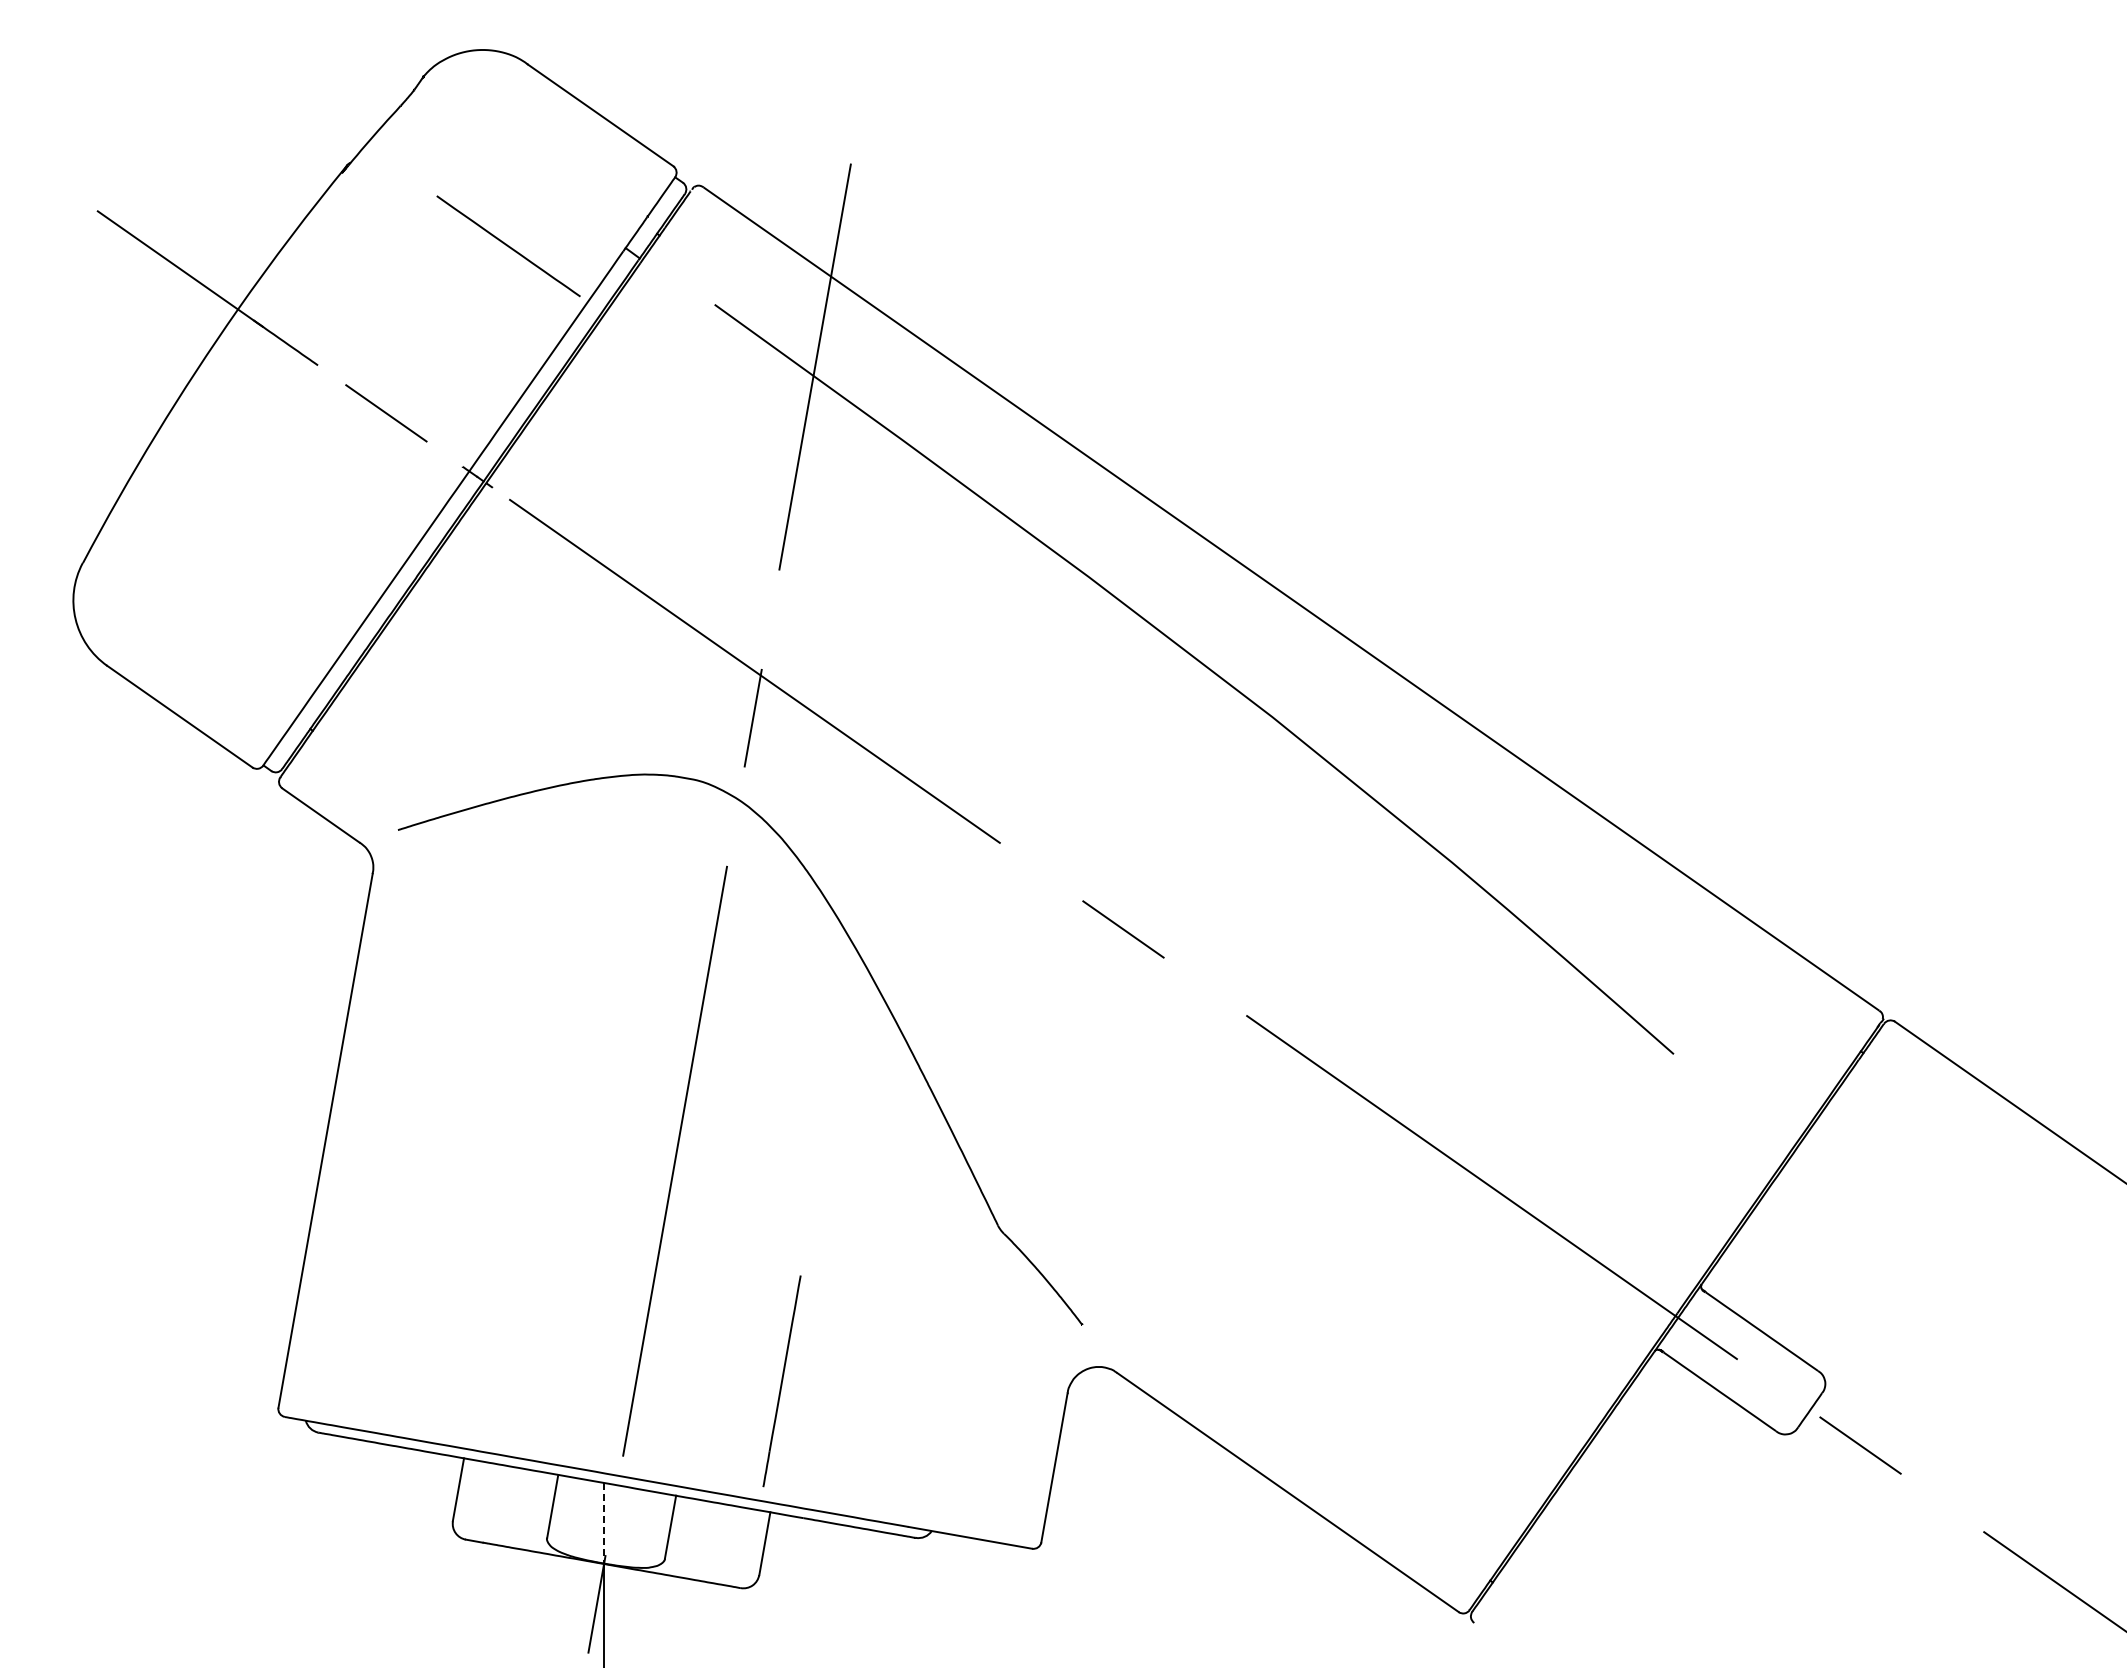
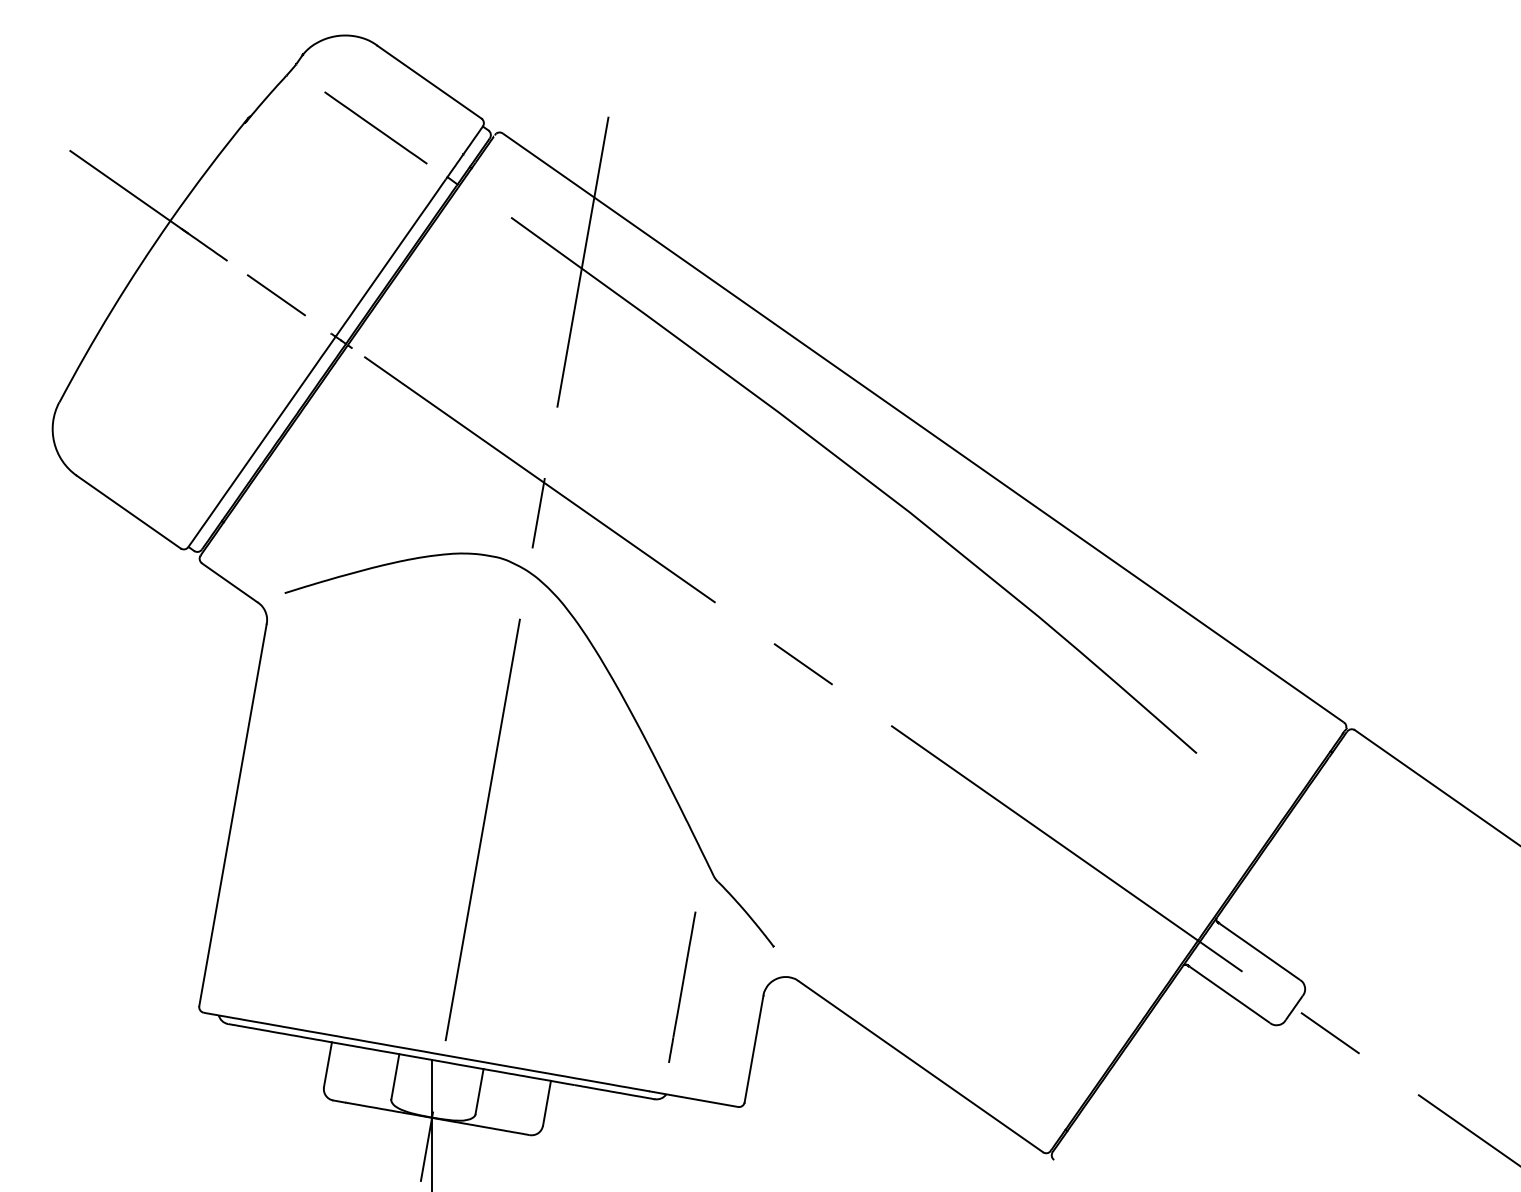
line: (508, 246) -> (375, 128), moved
line: (781, 1381) -> (681, 987), moved
line: (604, 1523) -> (432, 1088), dashed -> solid

